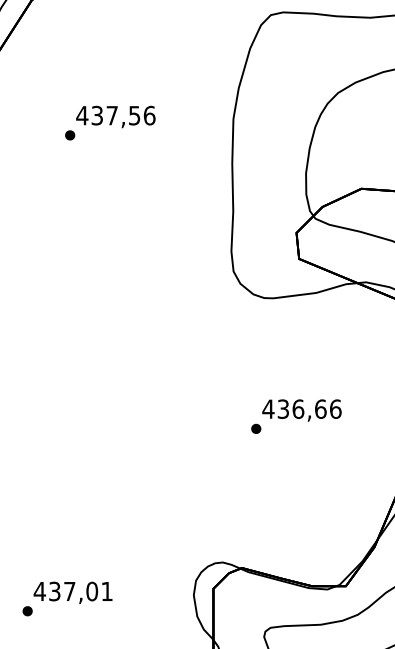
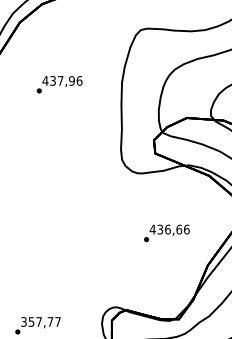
text: (133, 114) -> (71, 80), 437,56 -> 437,96
text: (295, 416) -> (166, 233), moved
text: (72, 590) -> (40, 321), 437,01 -> 357,77

